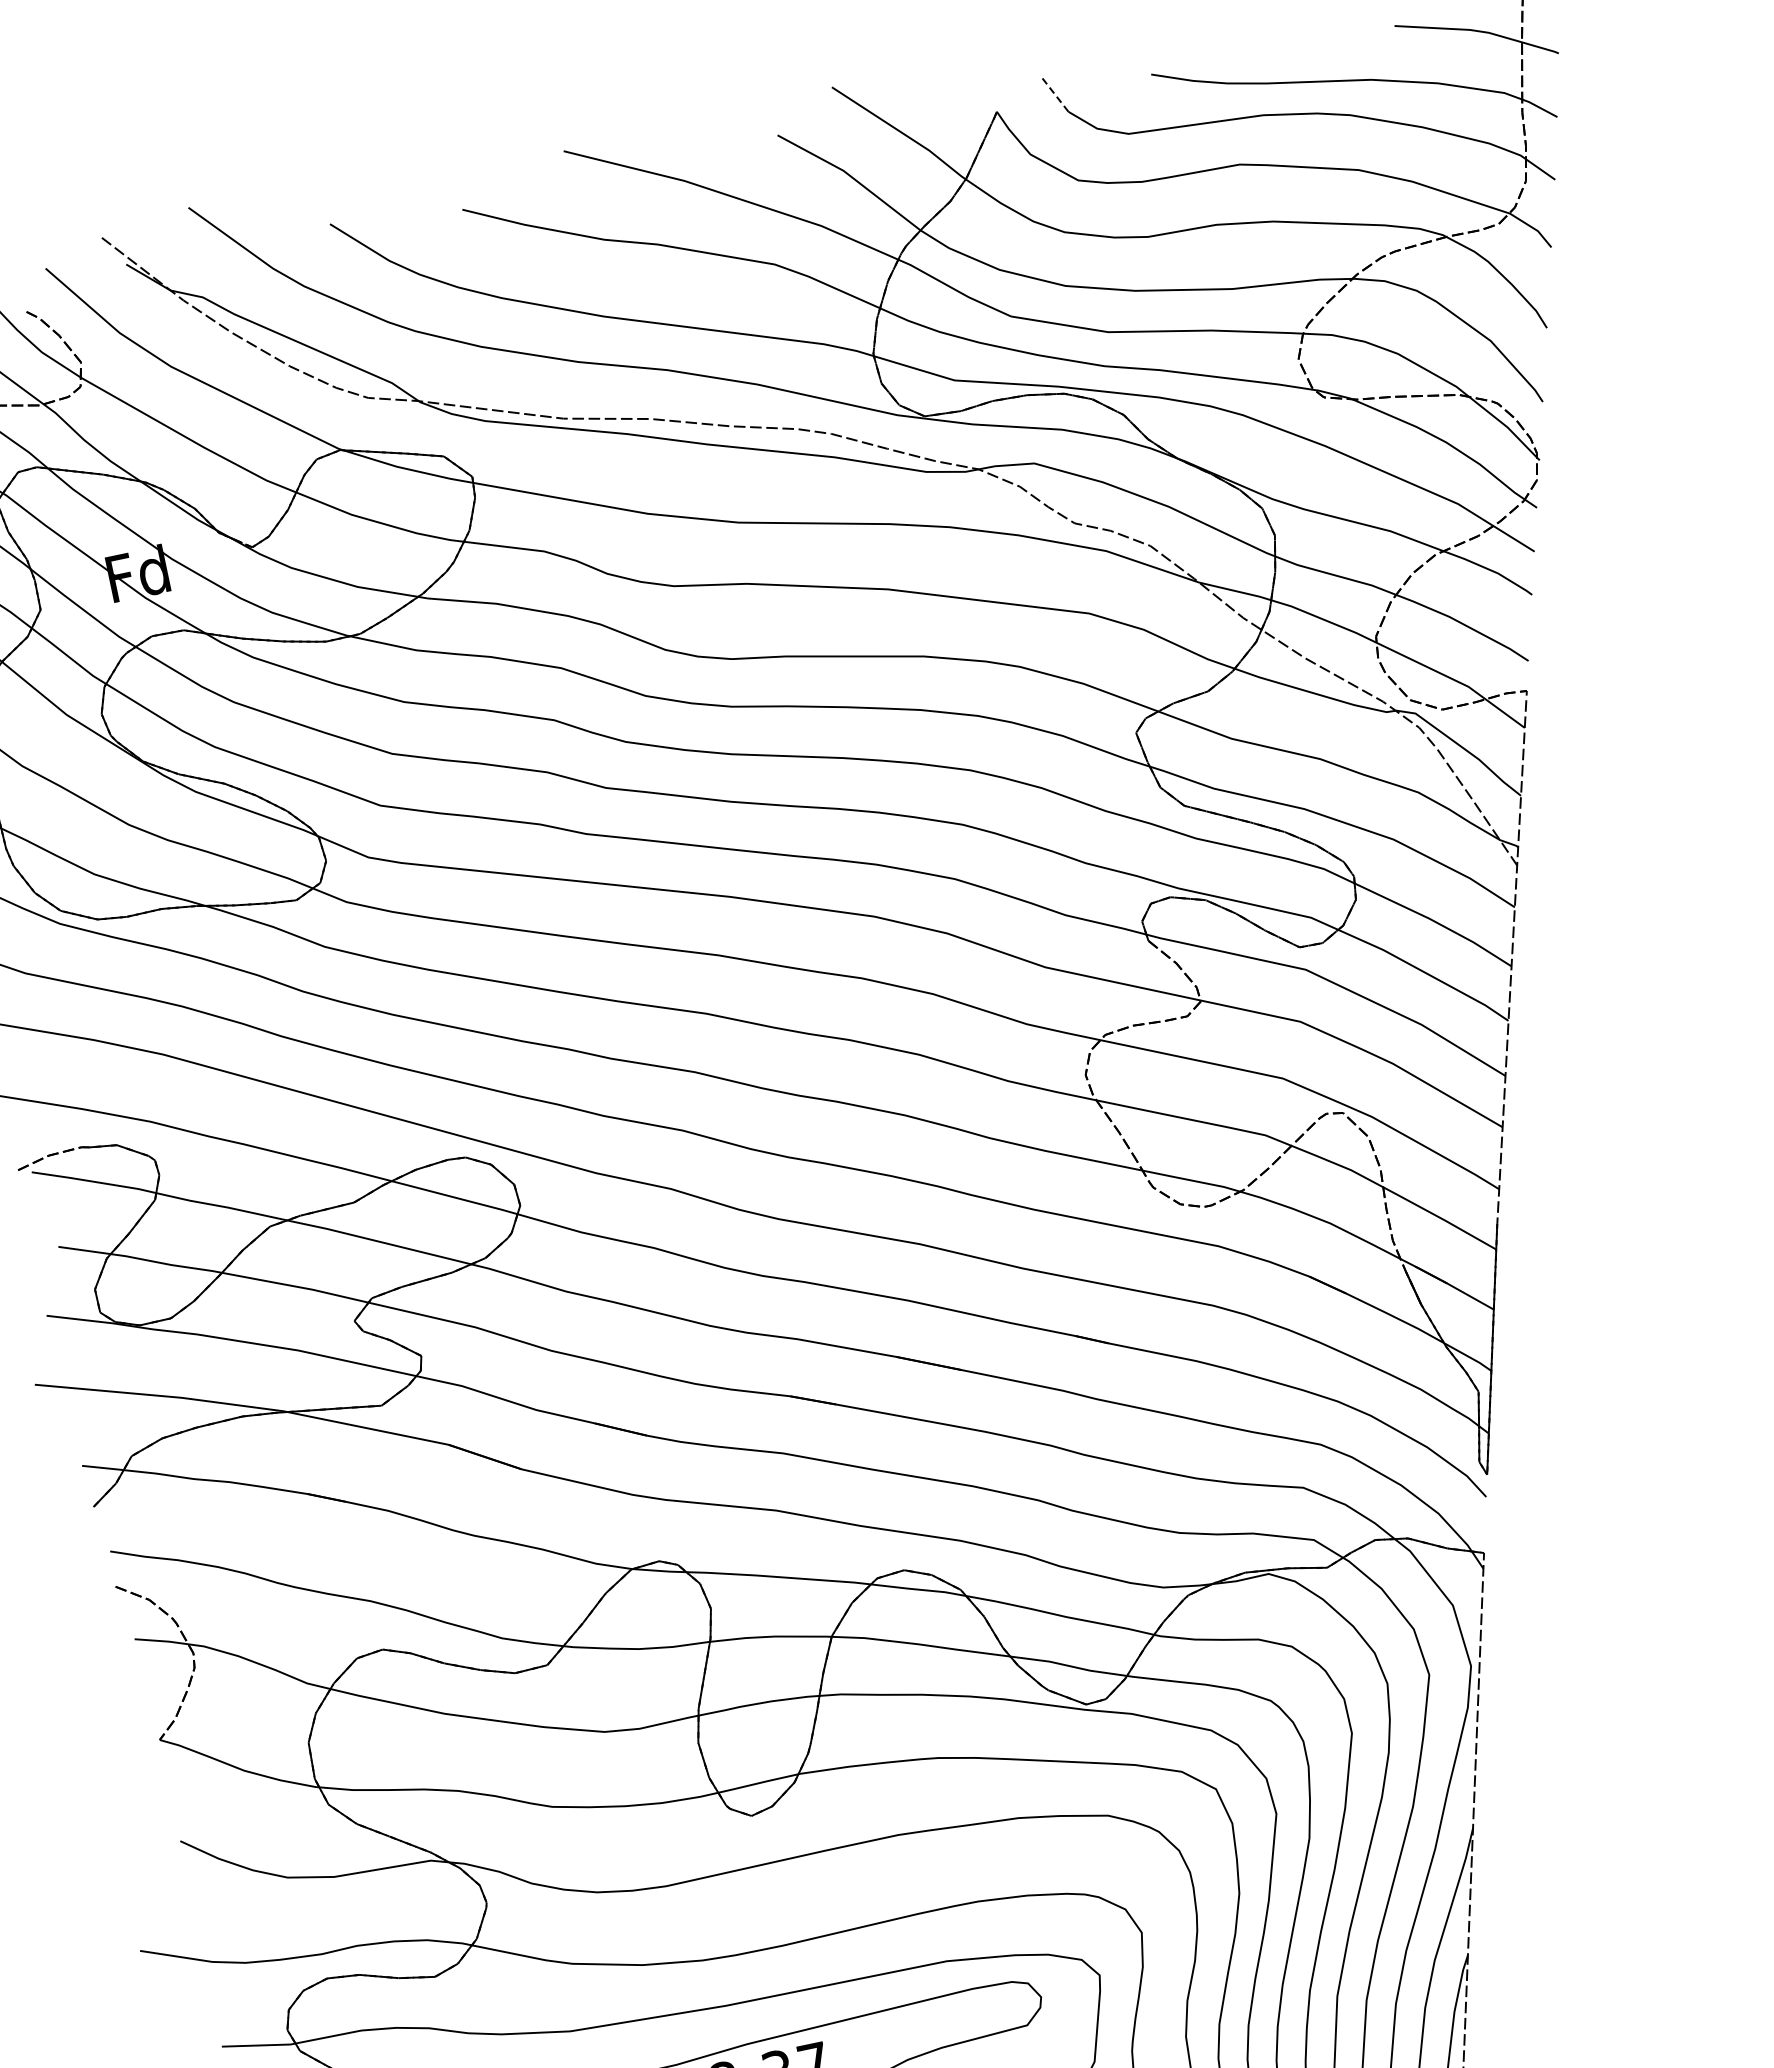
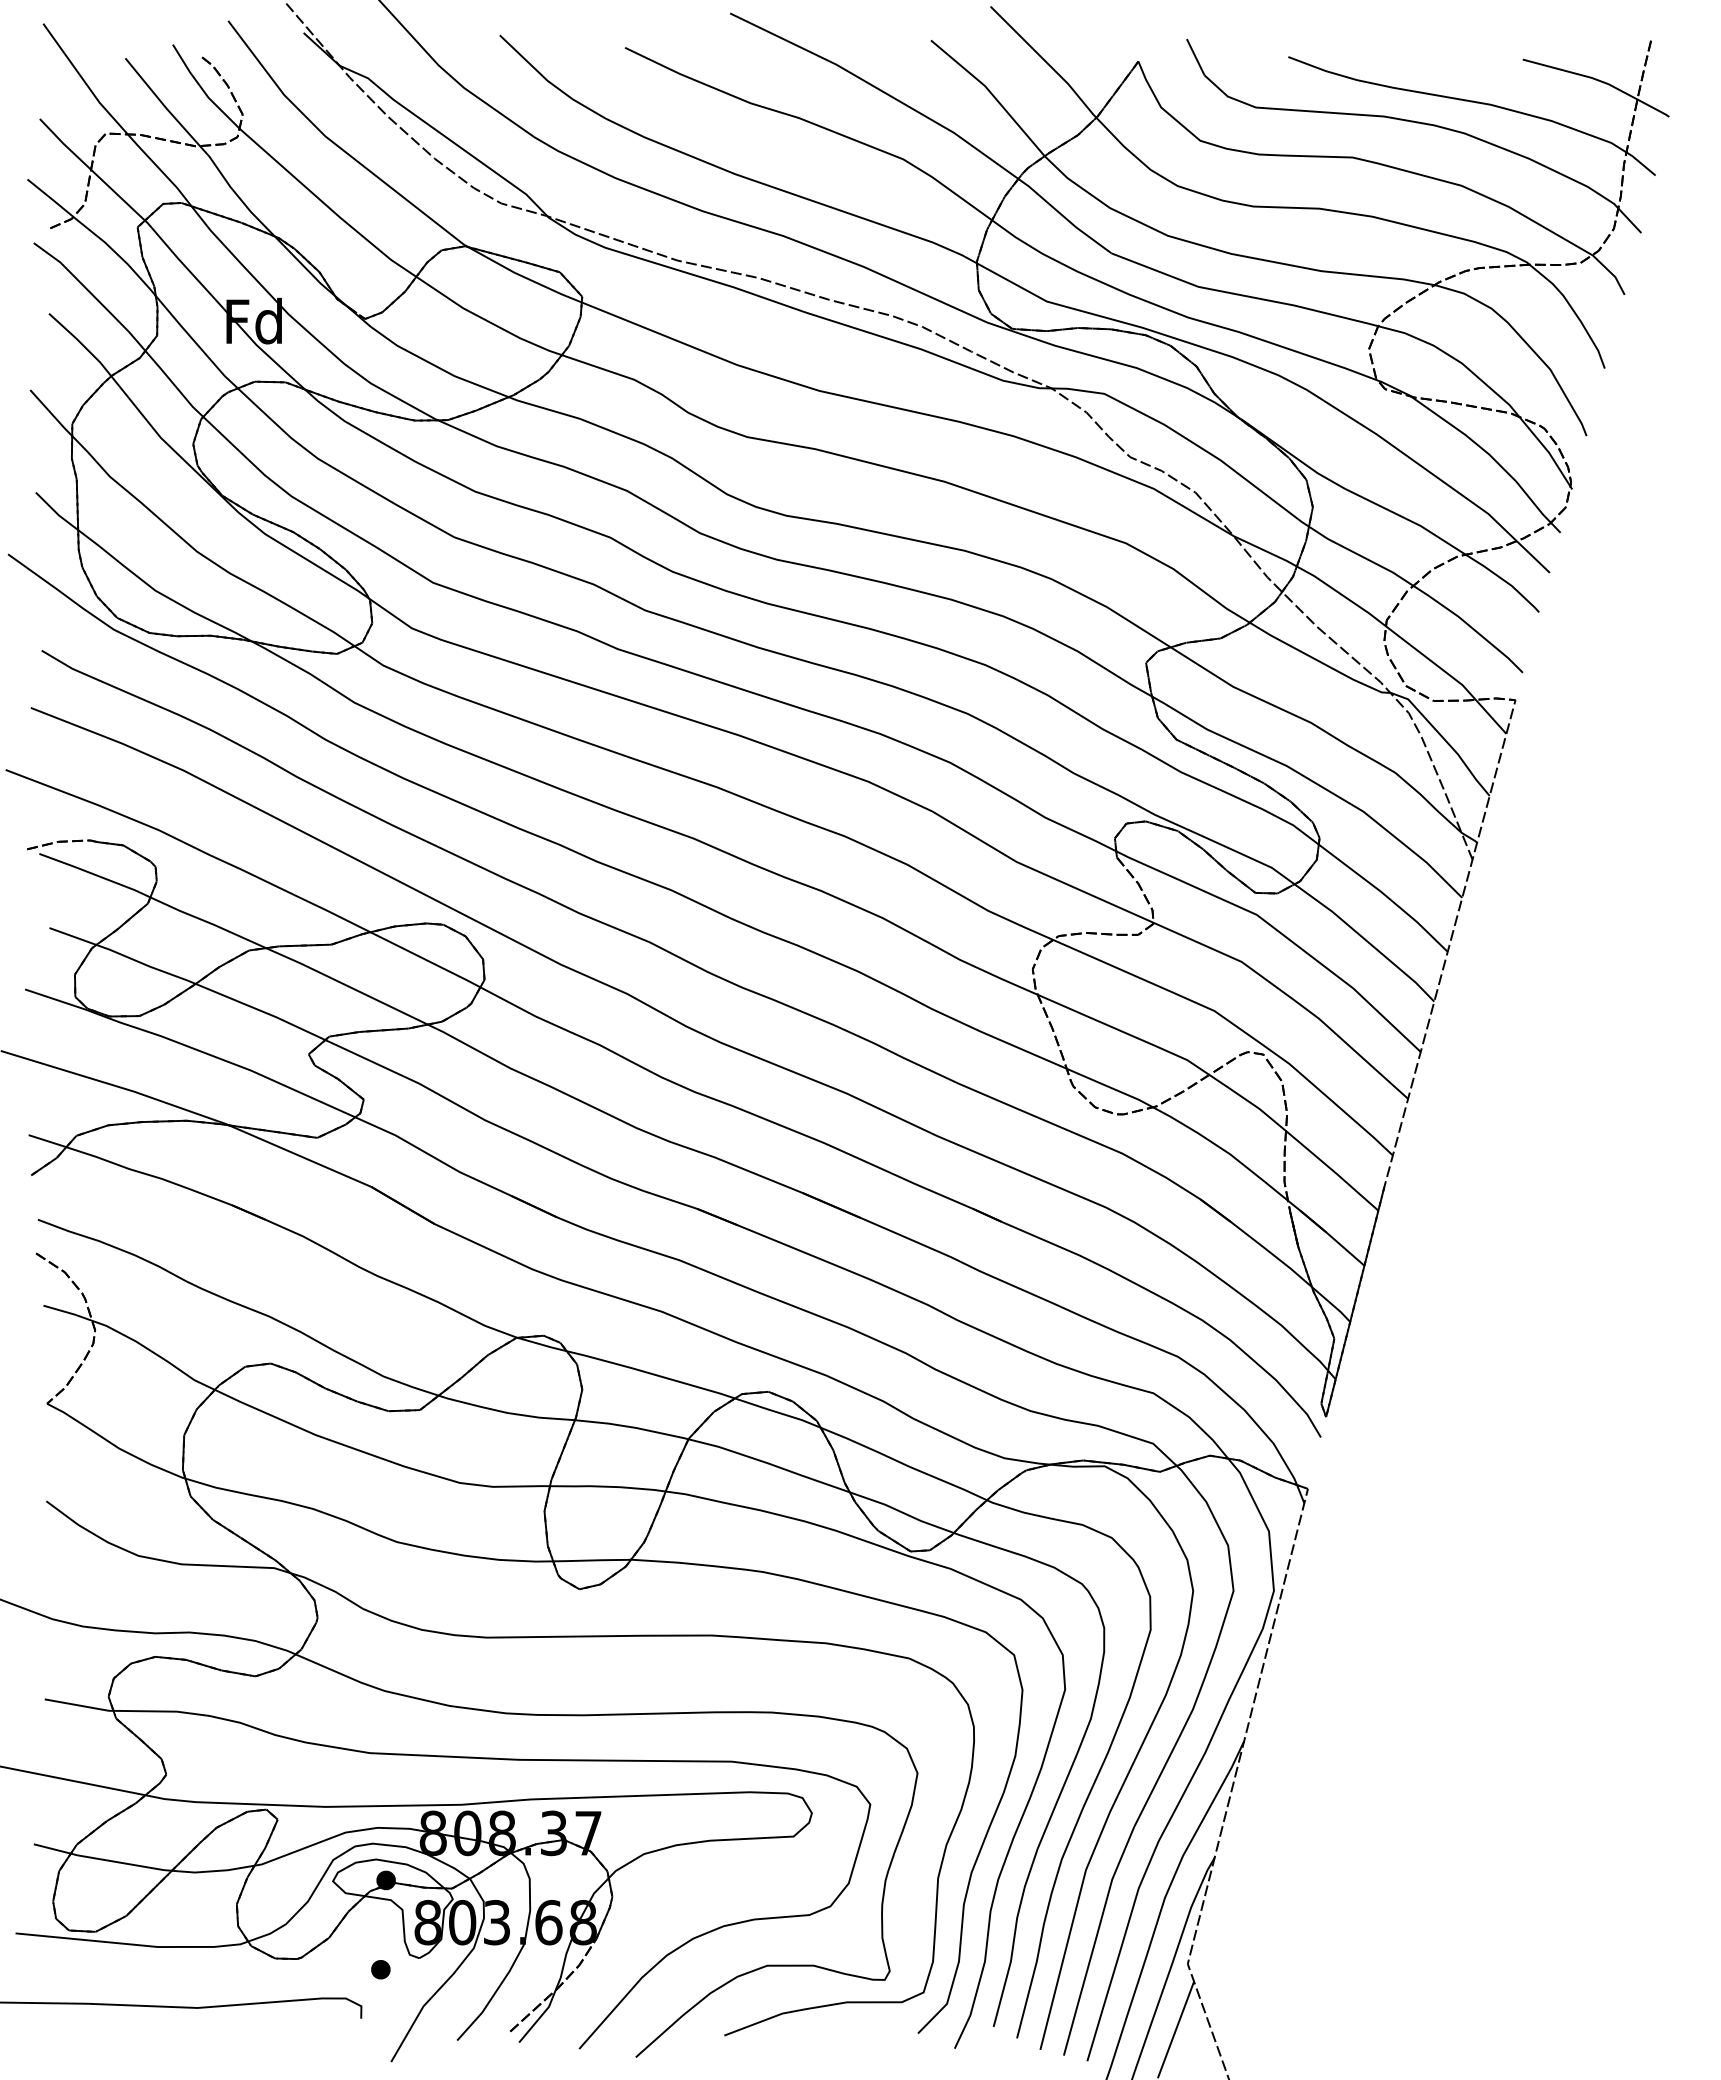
line: (1055, 94) -> (1195, 56), dashed -> solid

